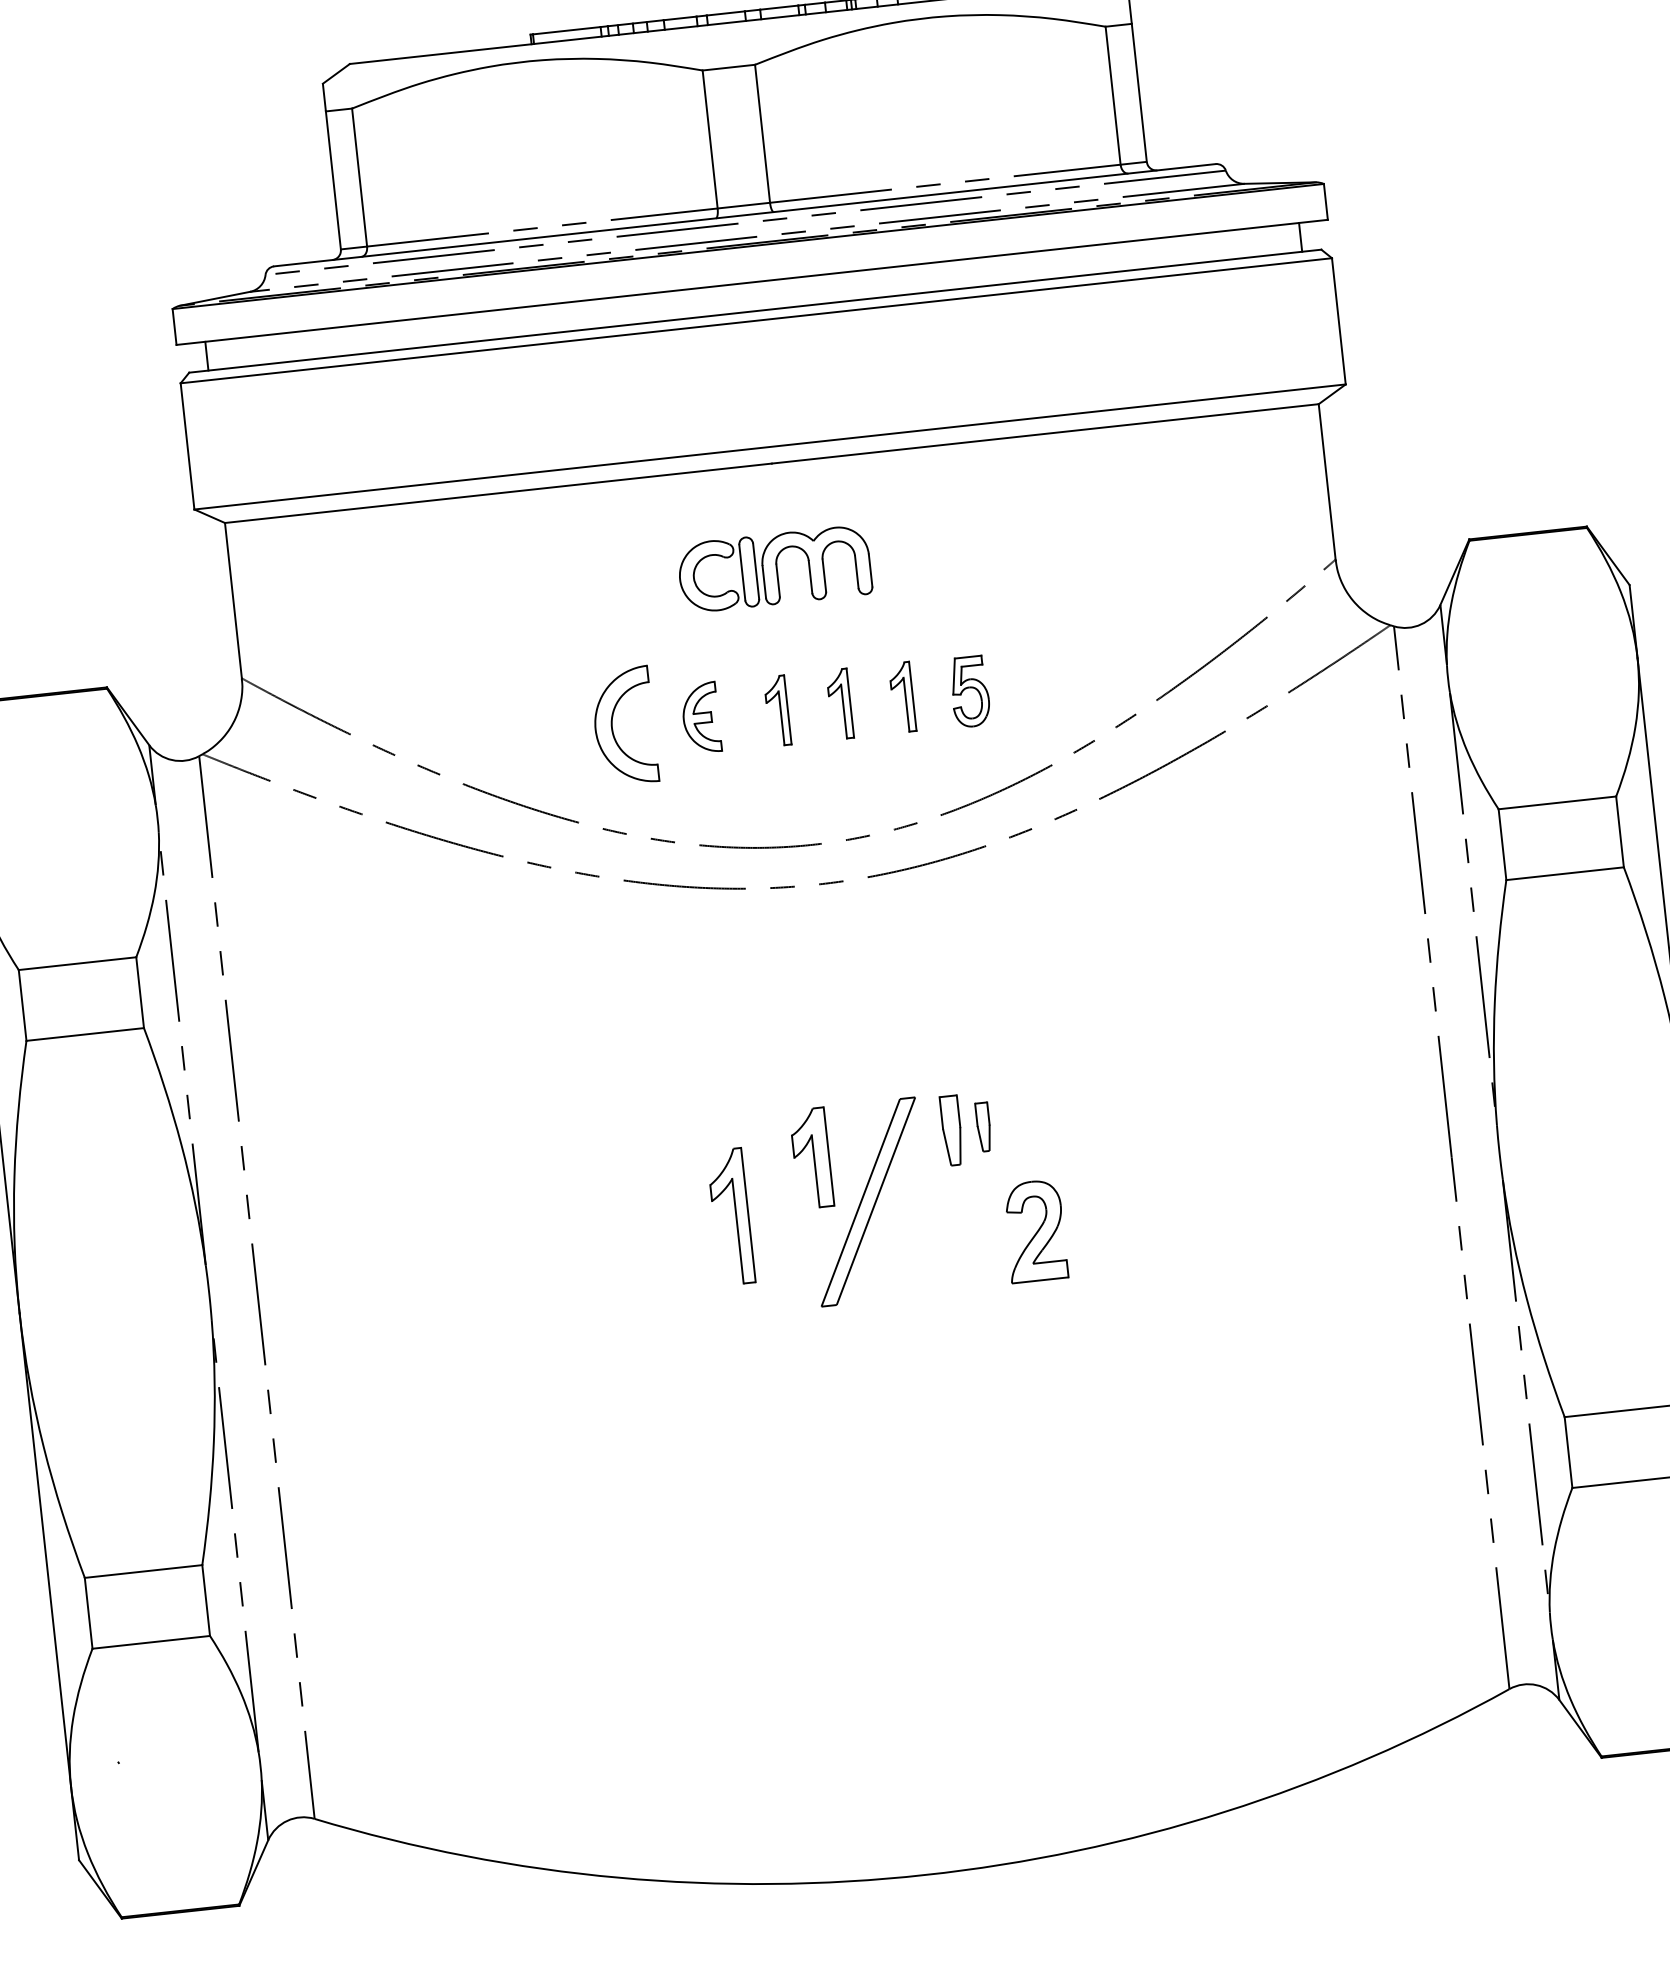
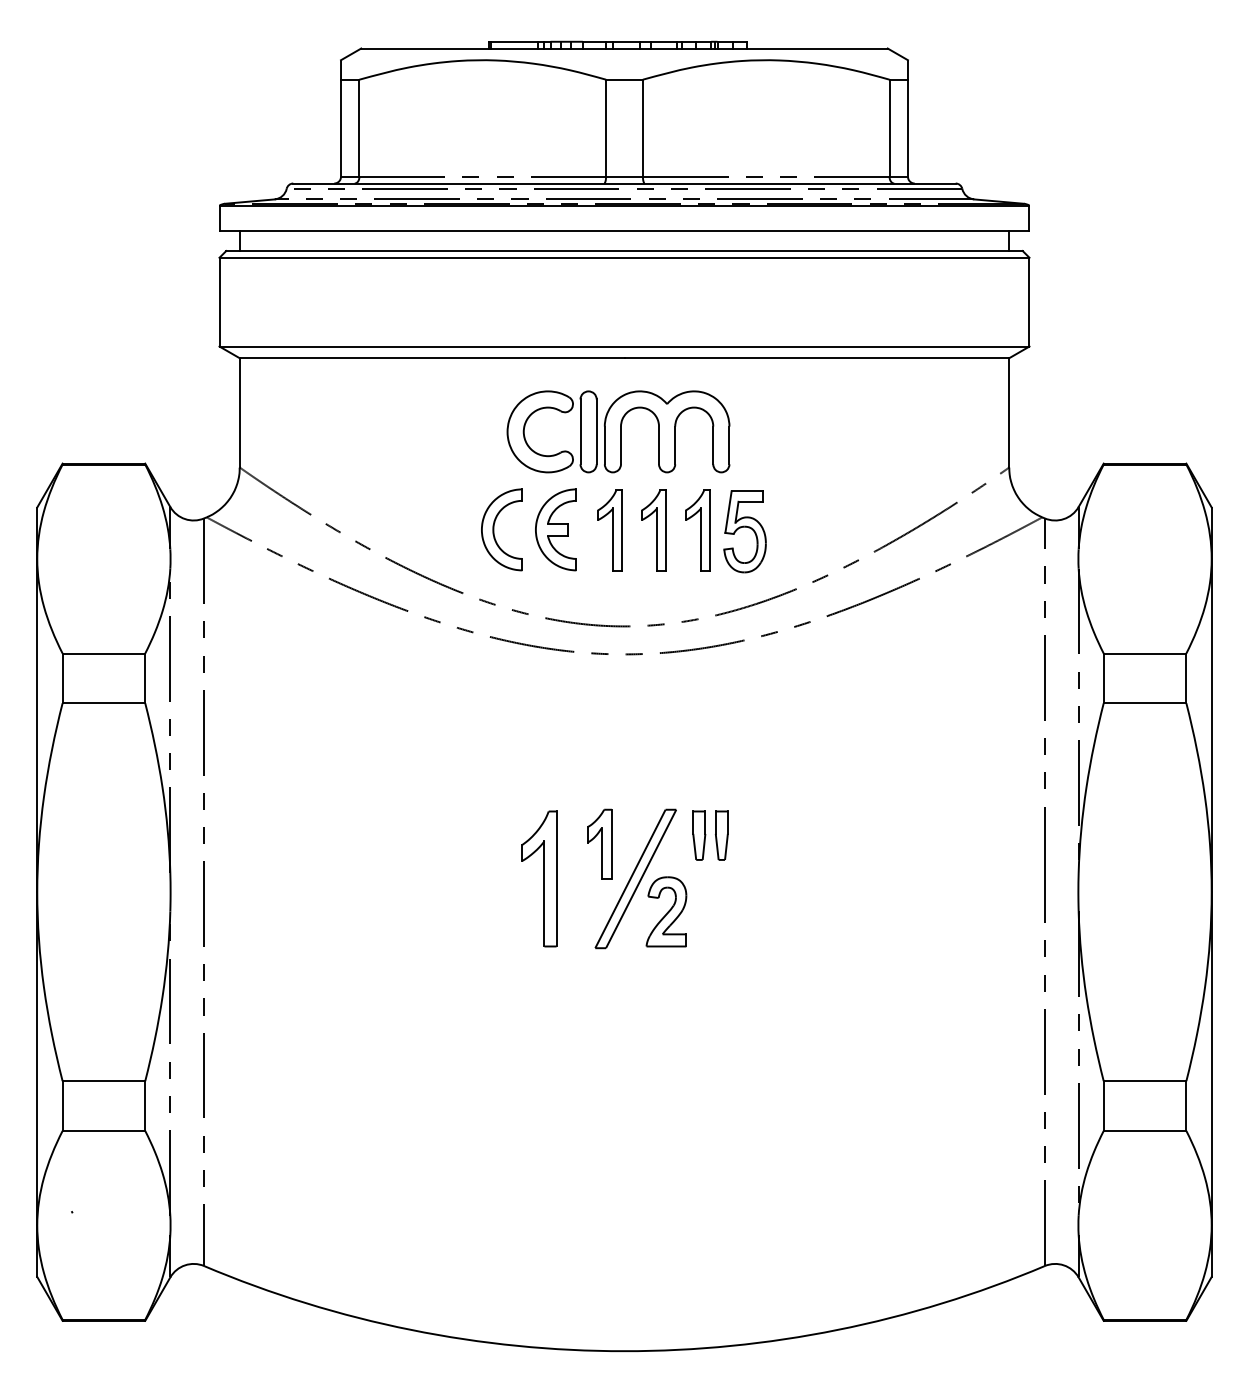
part: (774, 568) -> (618, 431), size x1.67
part: (969, 691) -> (744, 531), size x1.67
part: (902, 697) -> (697, 530), size x1.67
part: (839, 703) -> (653, 530), size x1.67
part: (777, 710) -> (609, 530), size x1.67
part: (700, 717) -> (555, 529), size x1.67
part: (983, 1126) -> (721, 835), size x1.43
part: (731, 1216) -> (539, 878), size x1.43
part: (1034, 1230) -> (666, 911), moved

